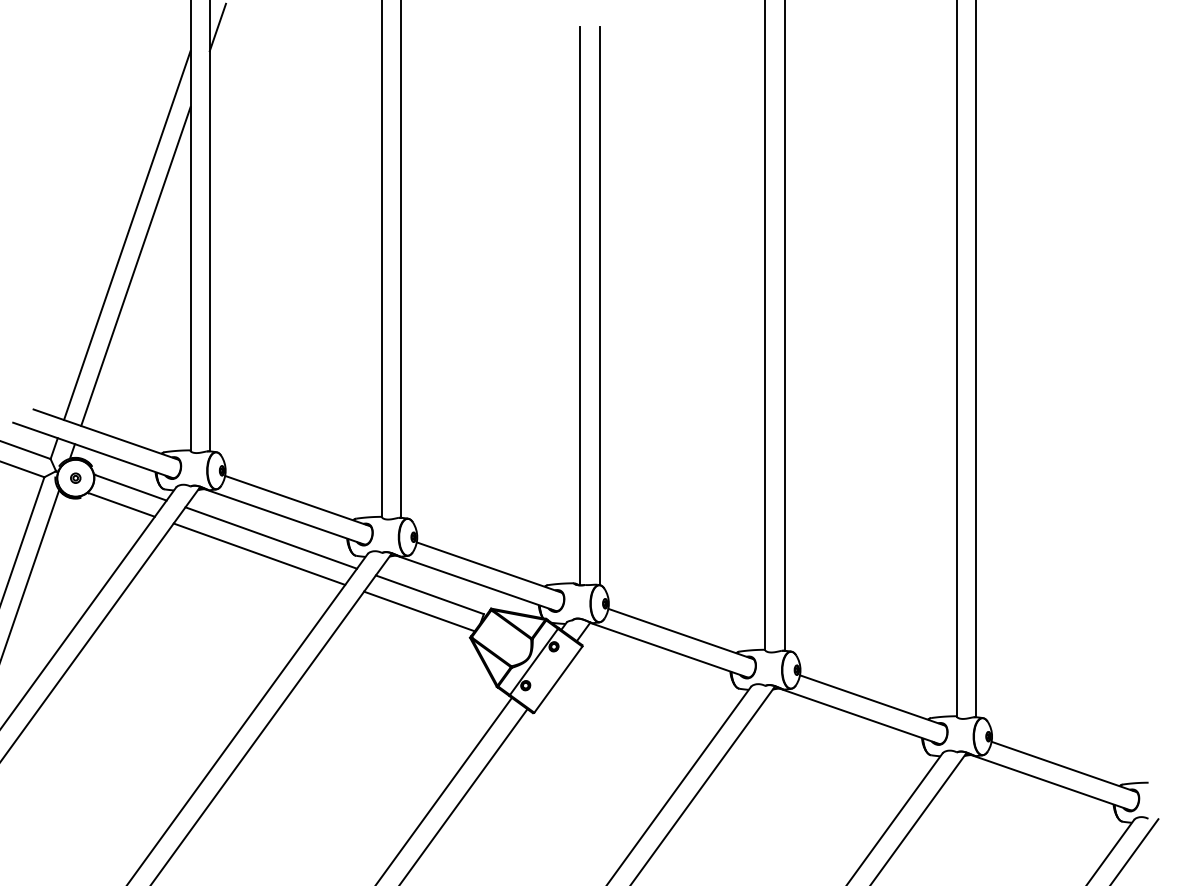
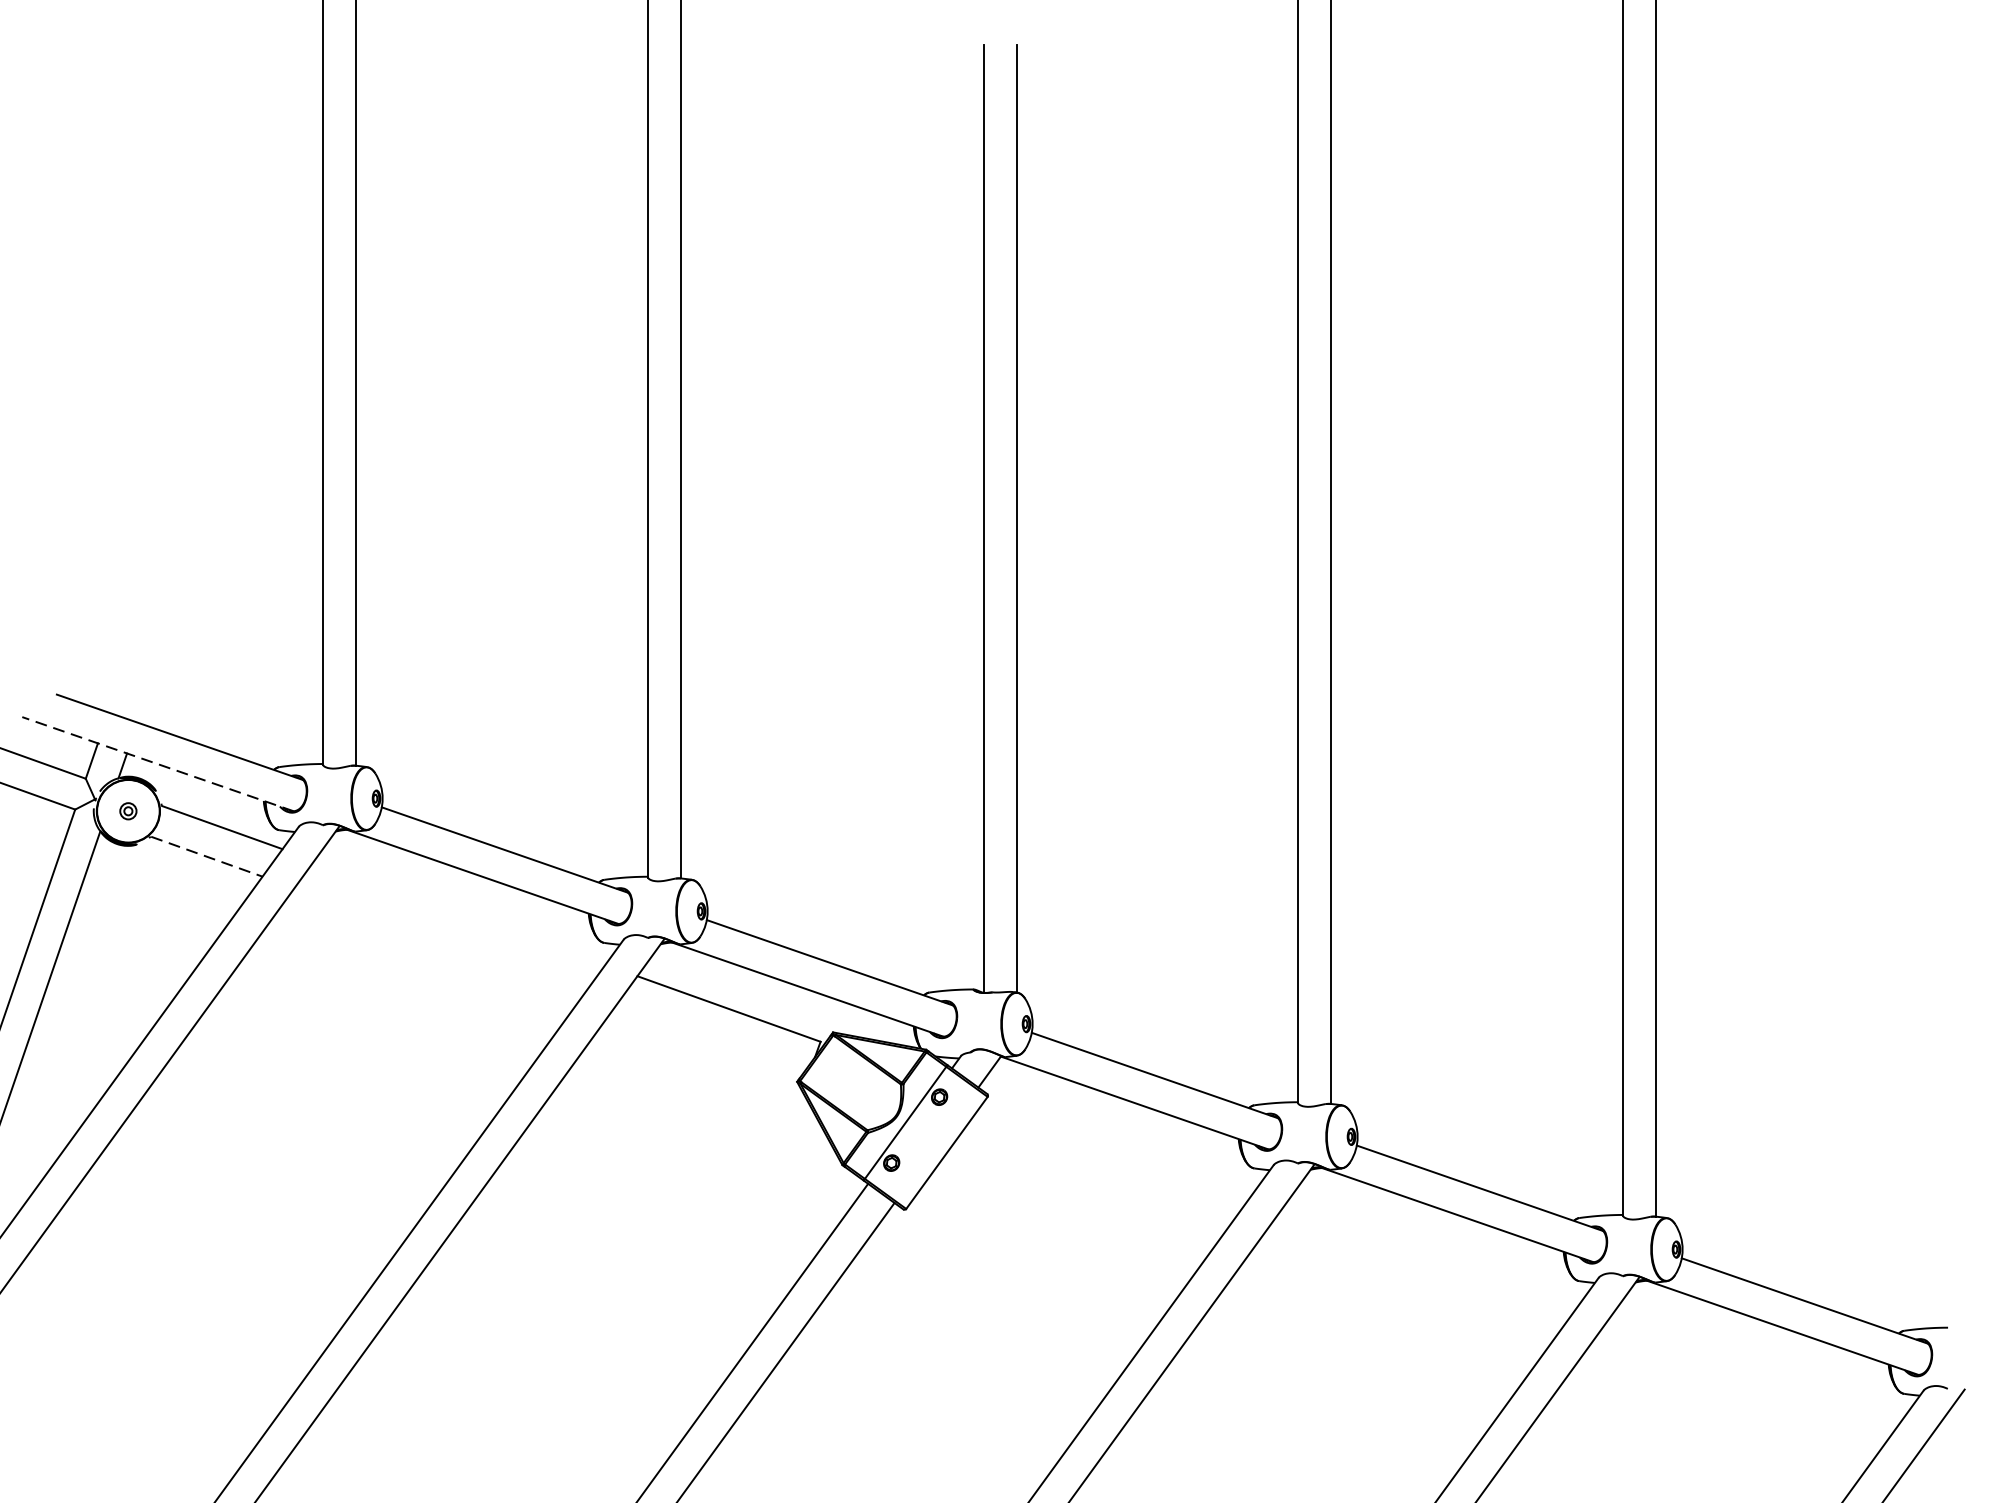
line: (217, 27) -> (368, 46), removed
line: (127, 235) -> (216, 399), removed
line: (135, 266) -> (229, 452), removed
line: (93, 450) -> (158, 764), solid -> dashed
line: (122, 505) -> (207, 857), solid -> dashed
line: (271, 537) -> (460, 911), removed
line: (259, 553) -> (440, 938), removed
line: (419, 611) -> (711, 1037), removed

